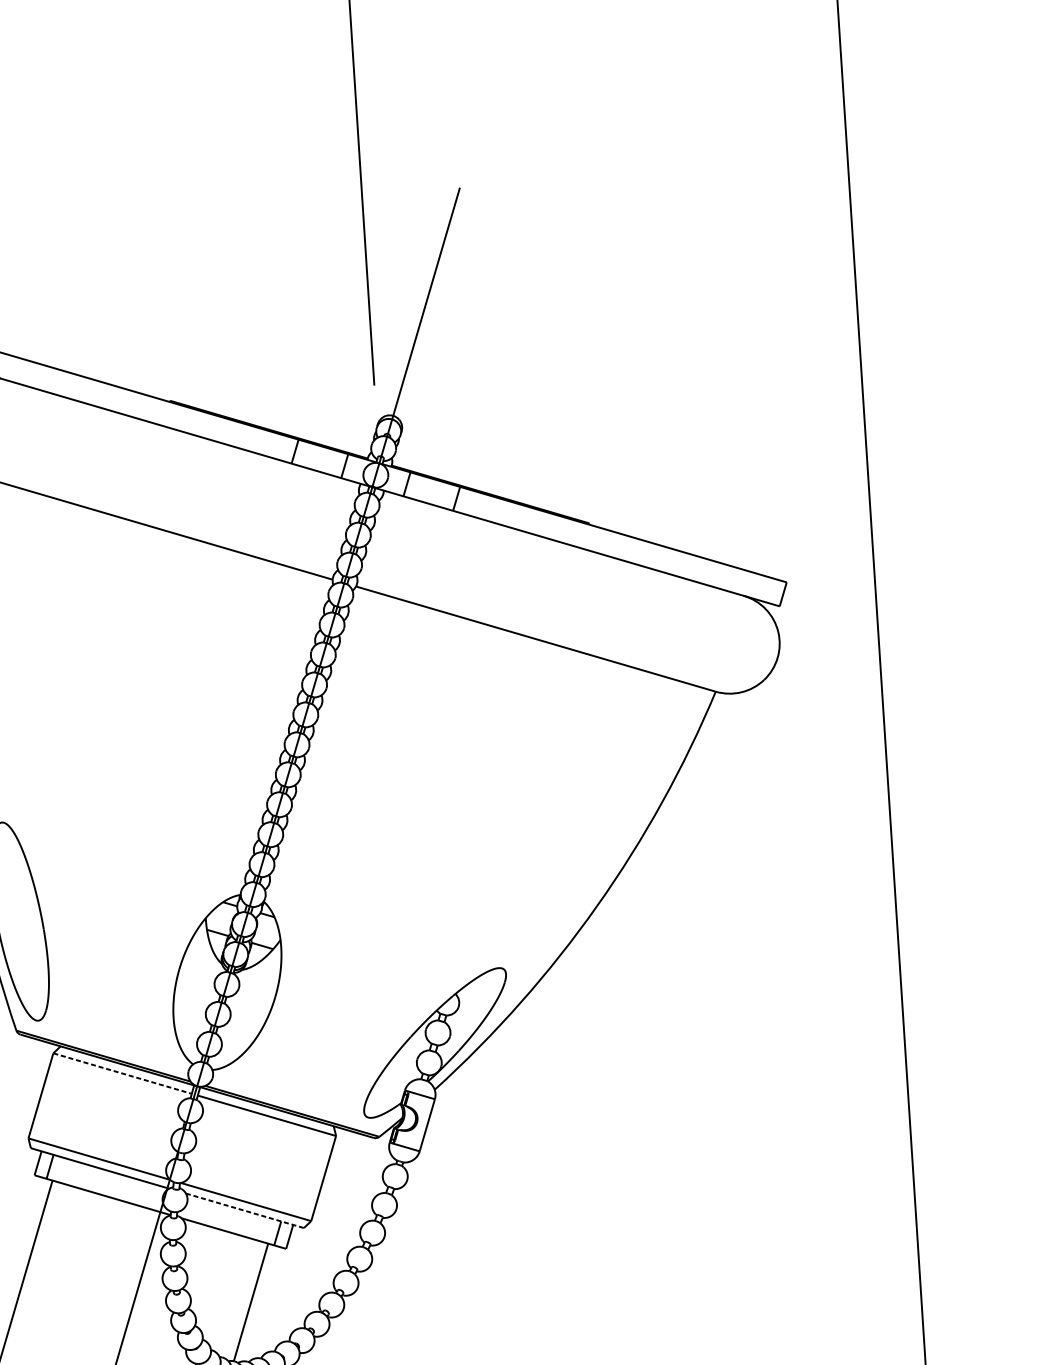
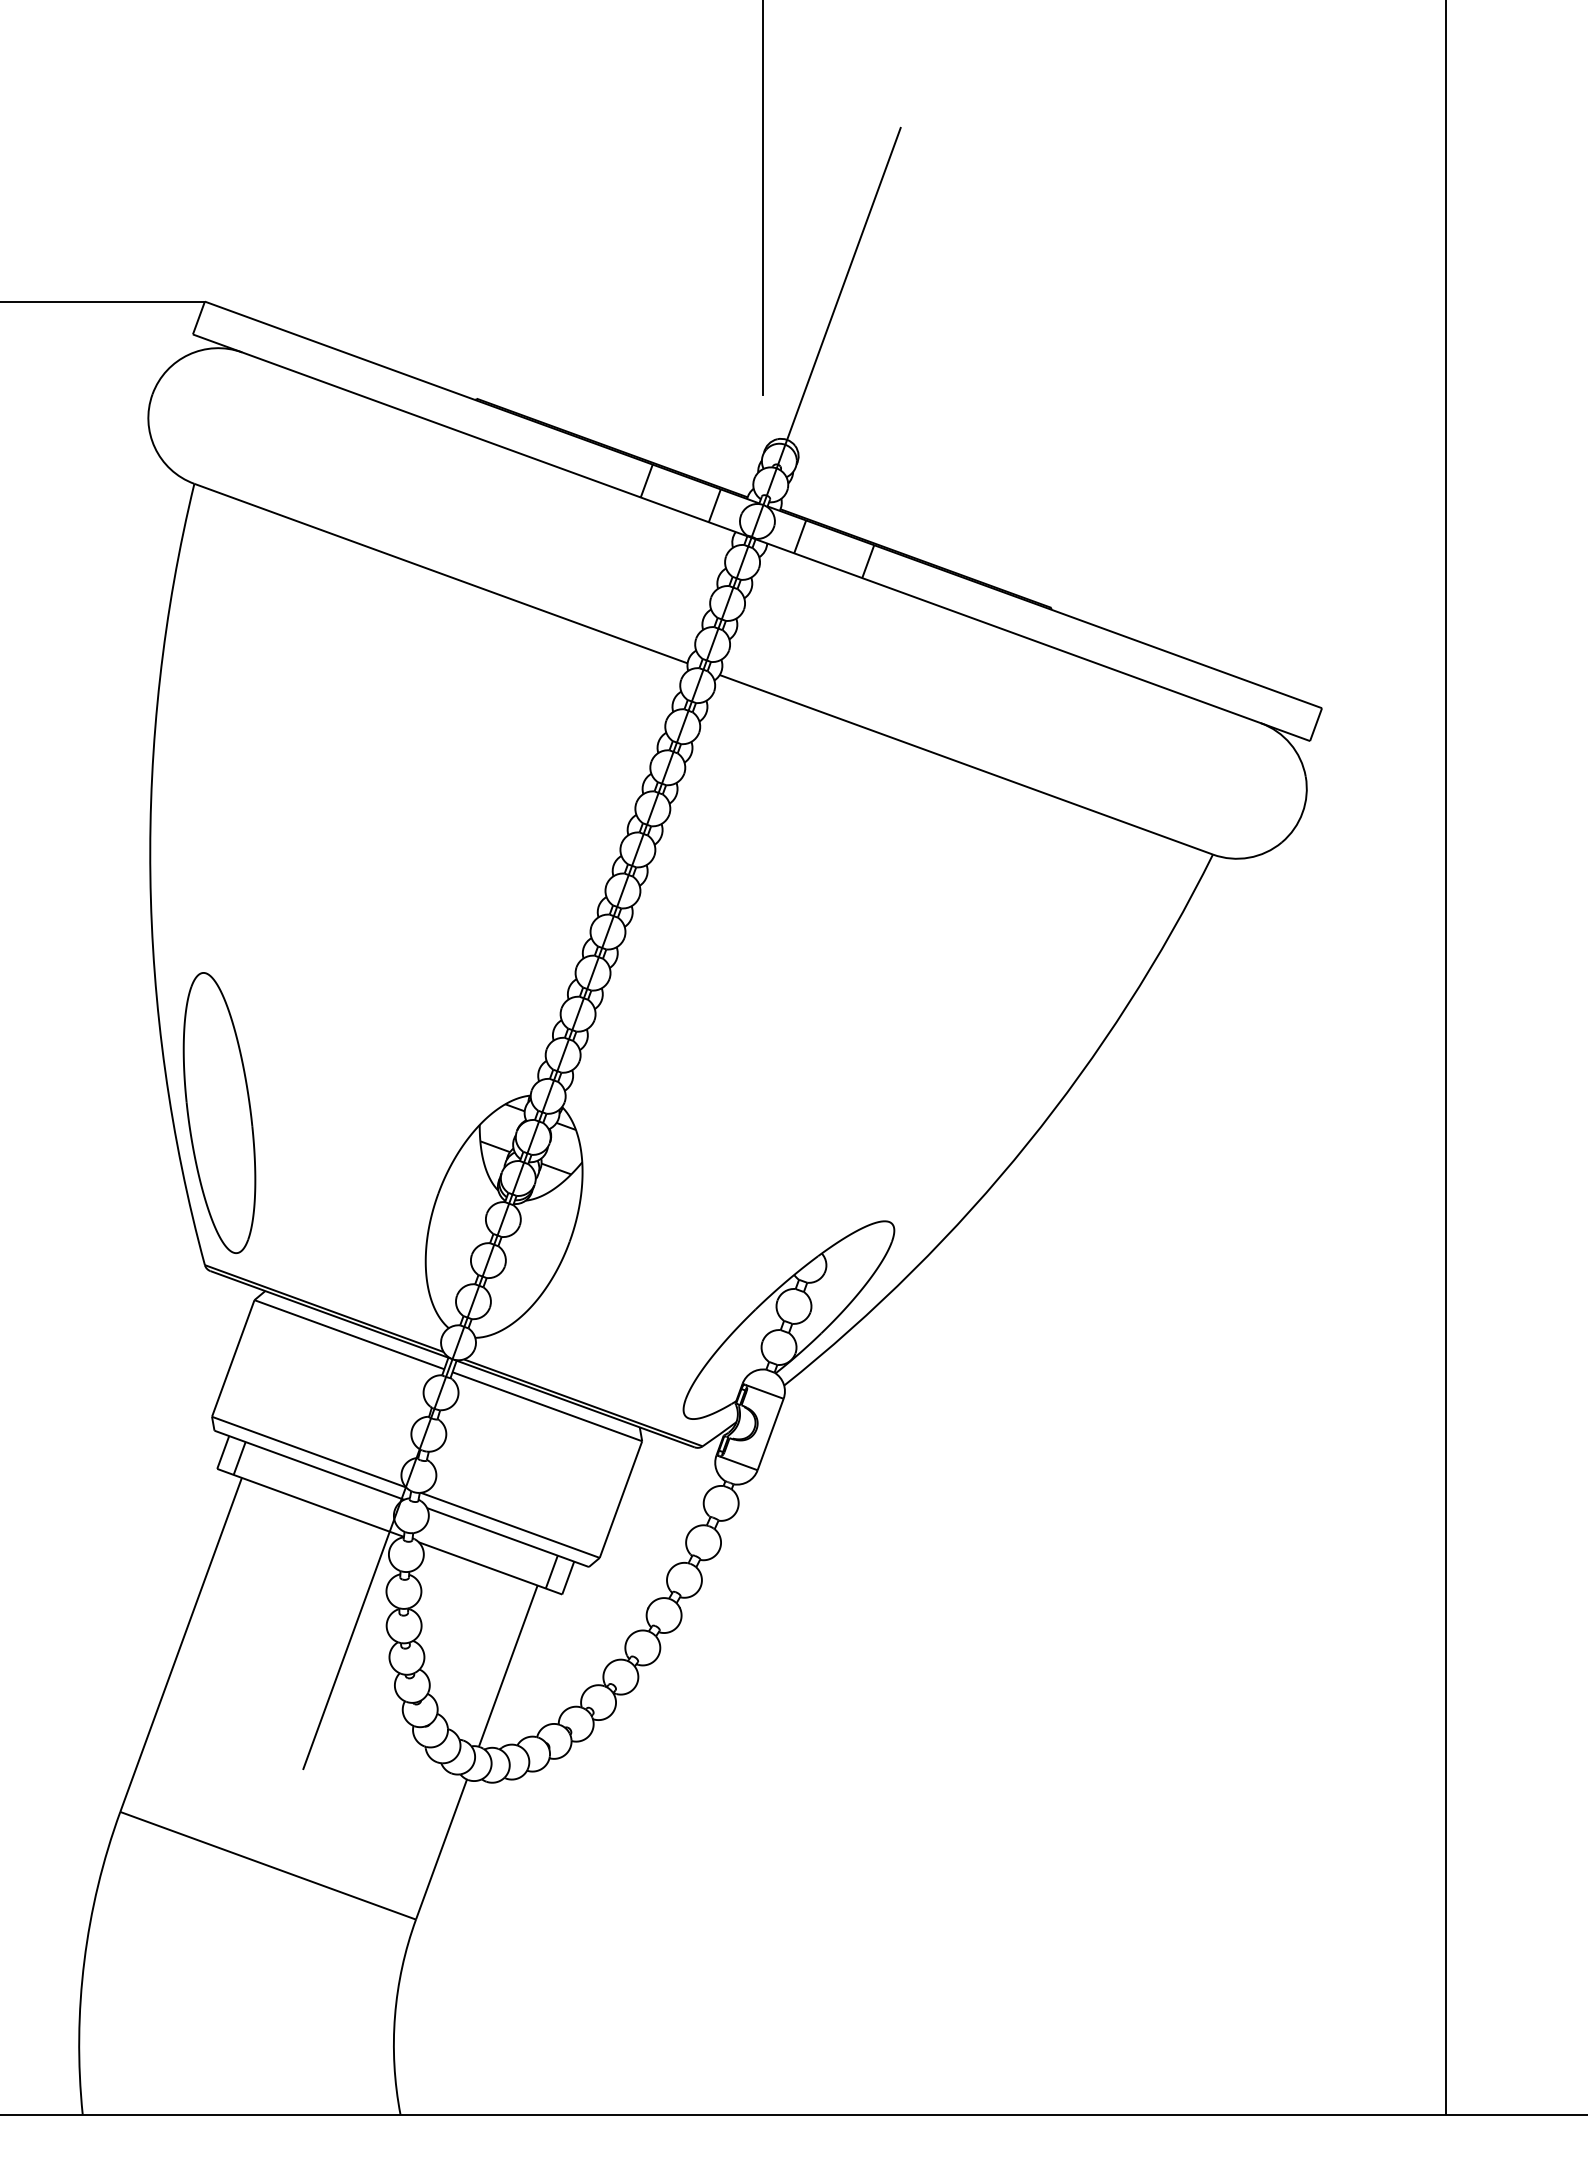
line: (122, 1073) -> (349, 1334), dashed -> solid
line: (245, 1210) -> (508, 1537), dashed -> solid

